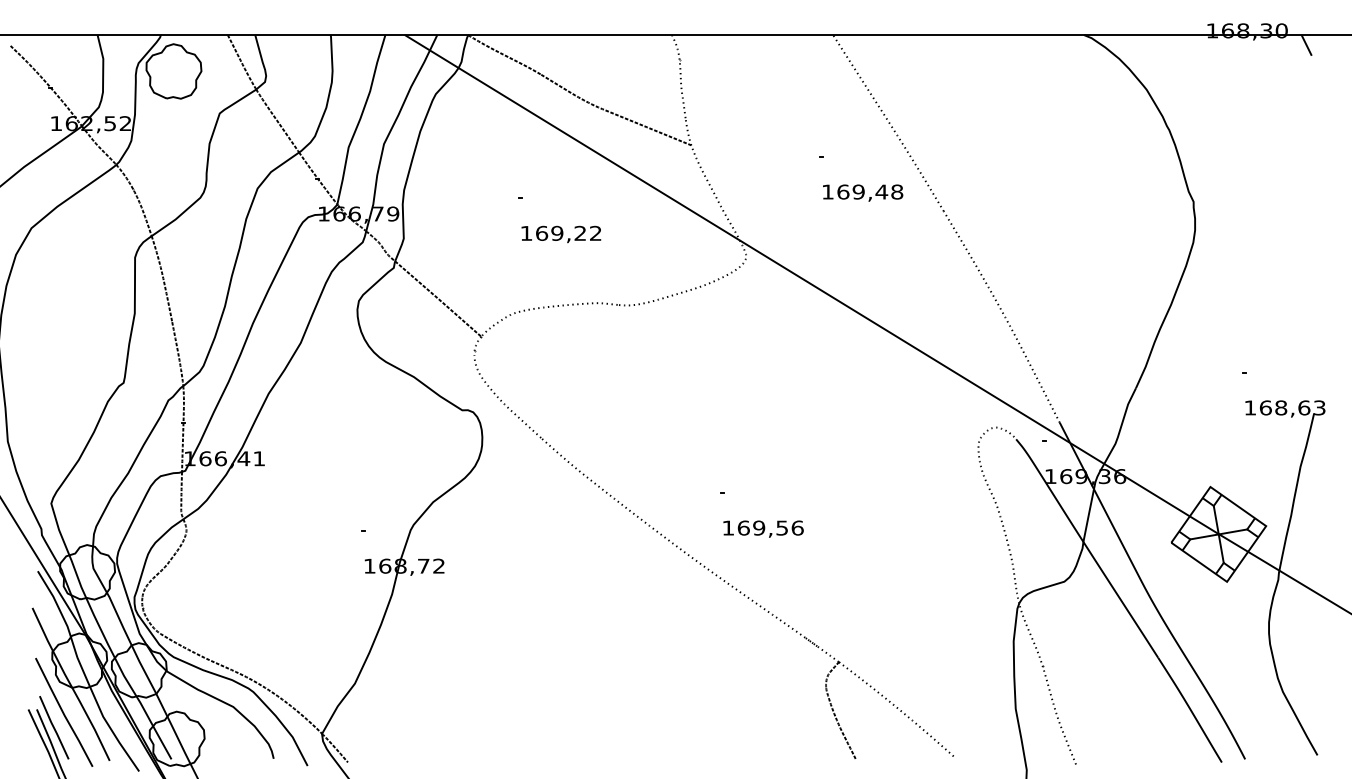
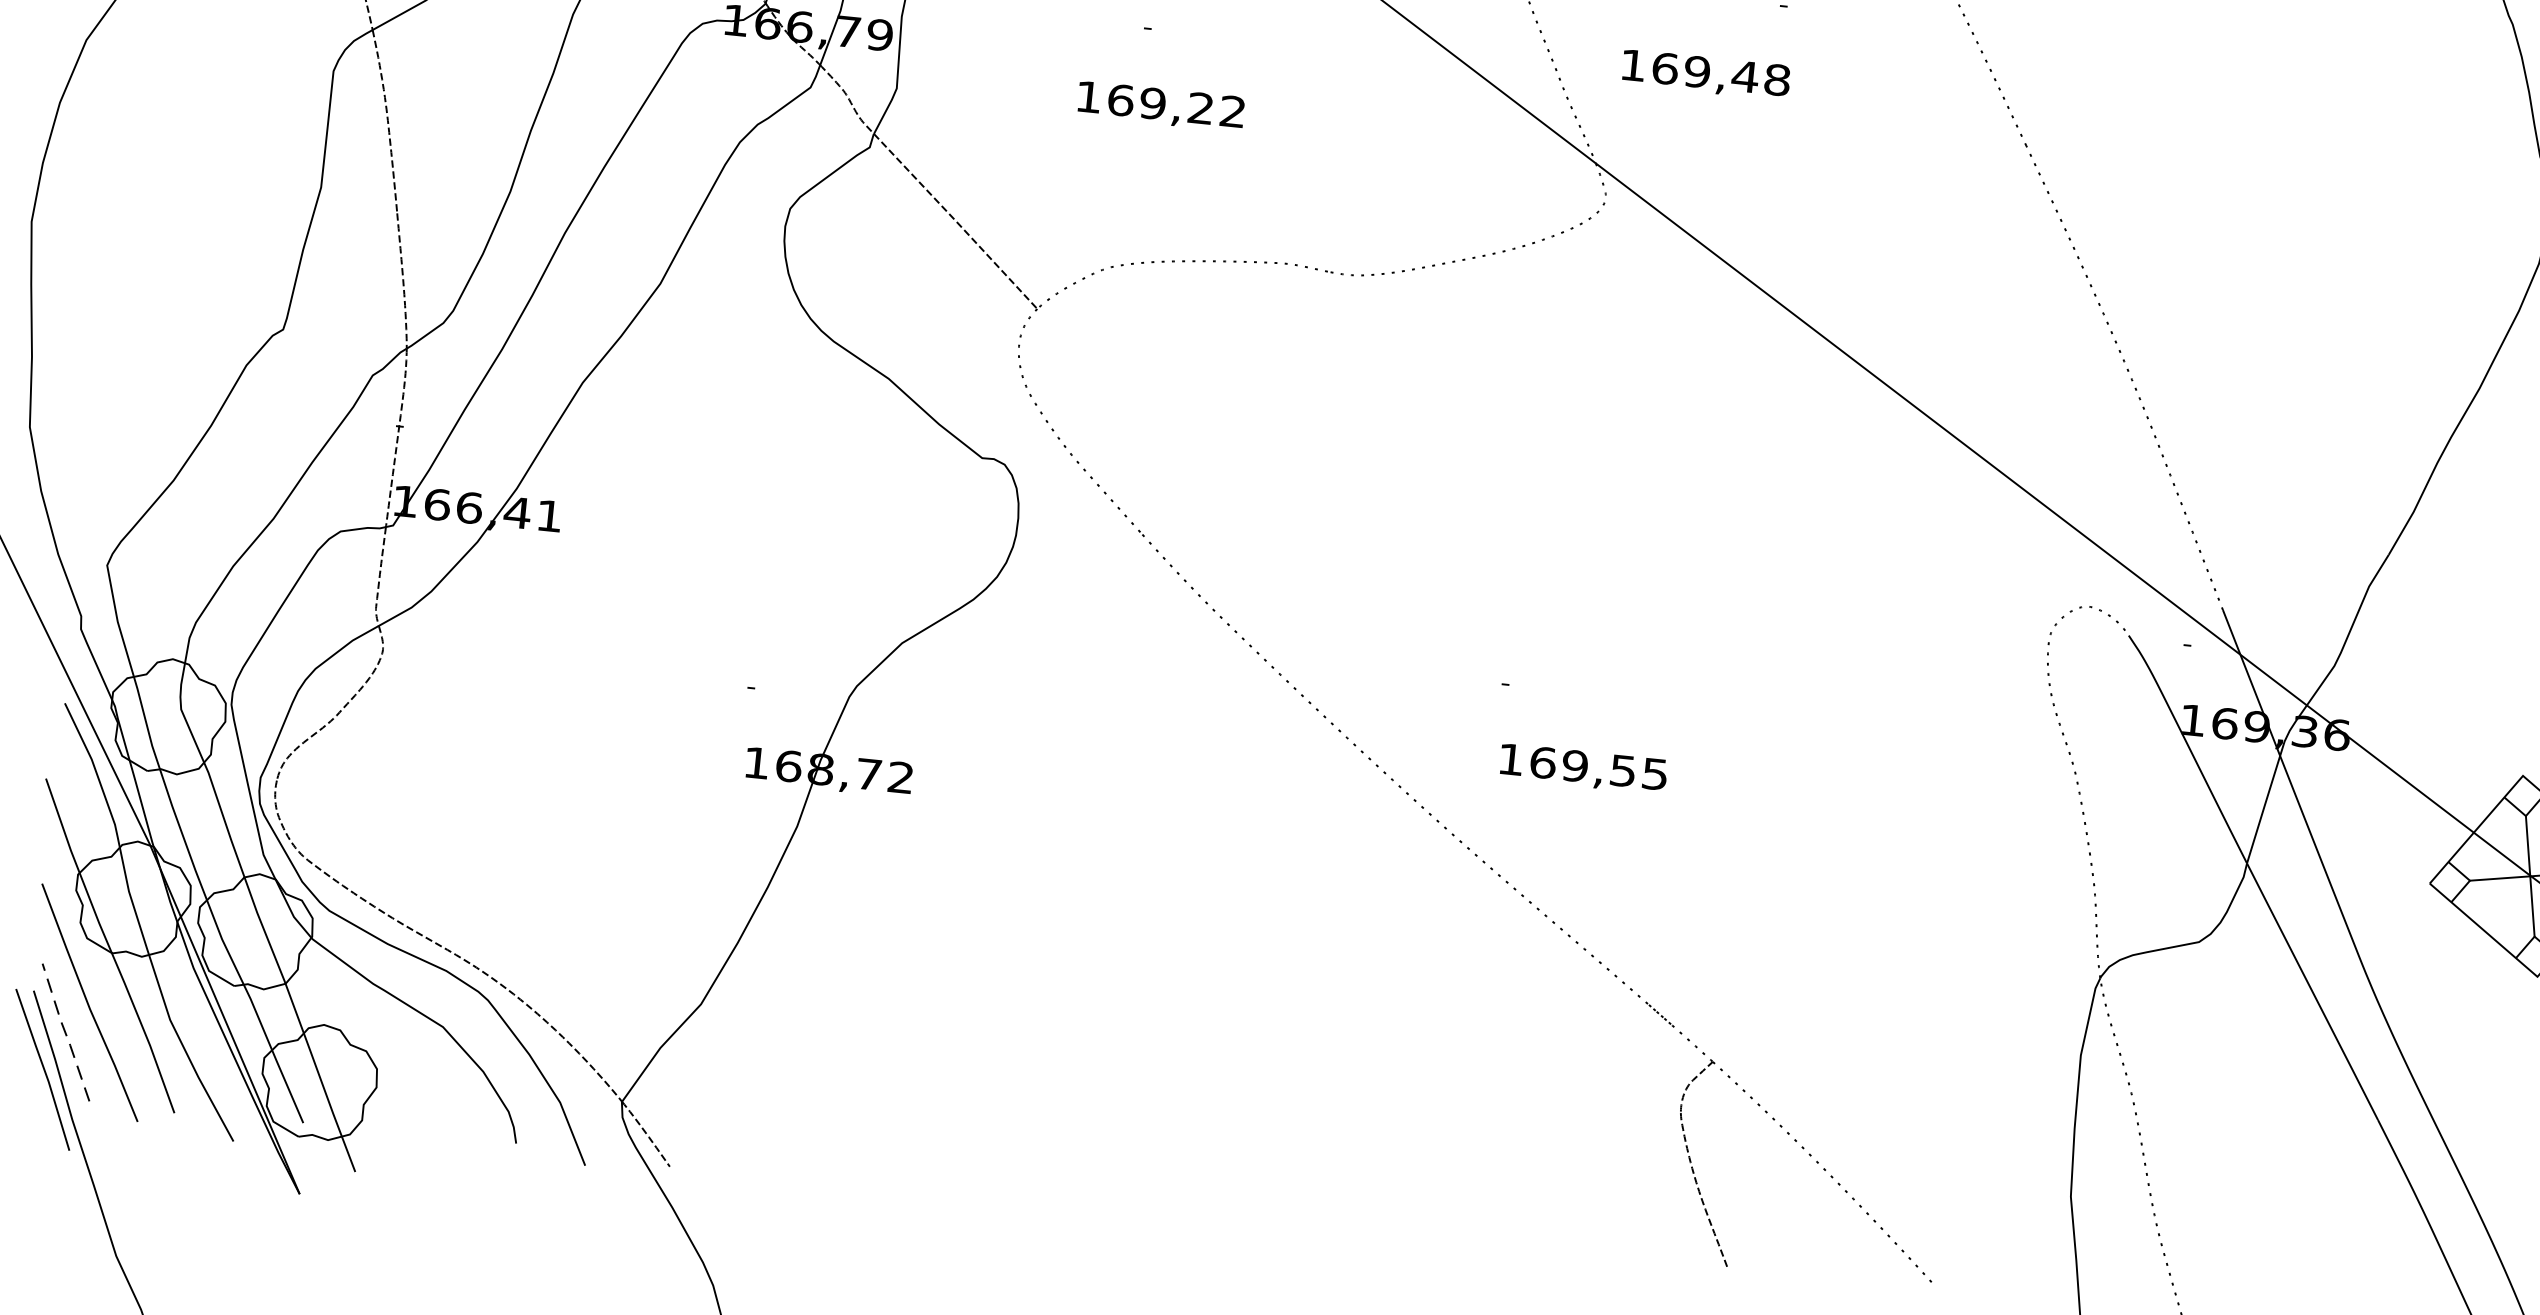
text: (863, 192) -> (1707, 73), moved
text: (561, 234) -> (1161, 106), moved
text: (797, 527) -> (1655, 772), 169,56 -> 169,55
line: (53, 727) -> (64, 1031), solid -> dashed

